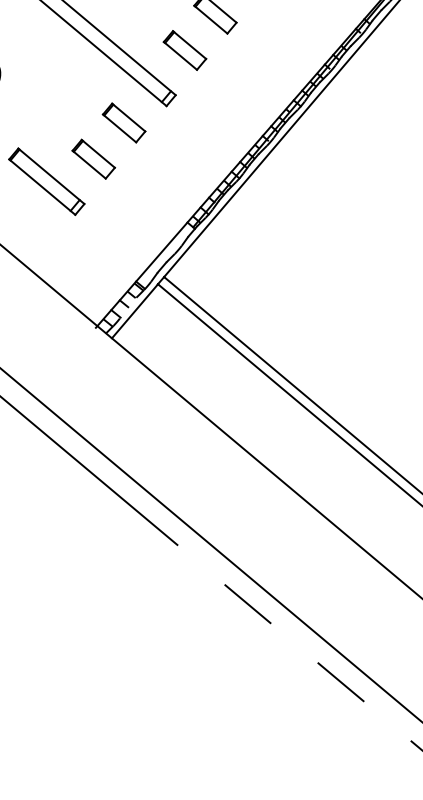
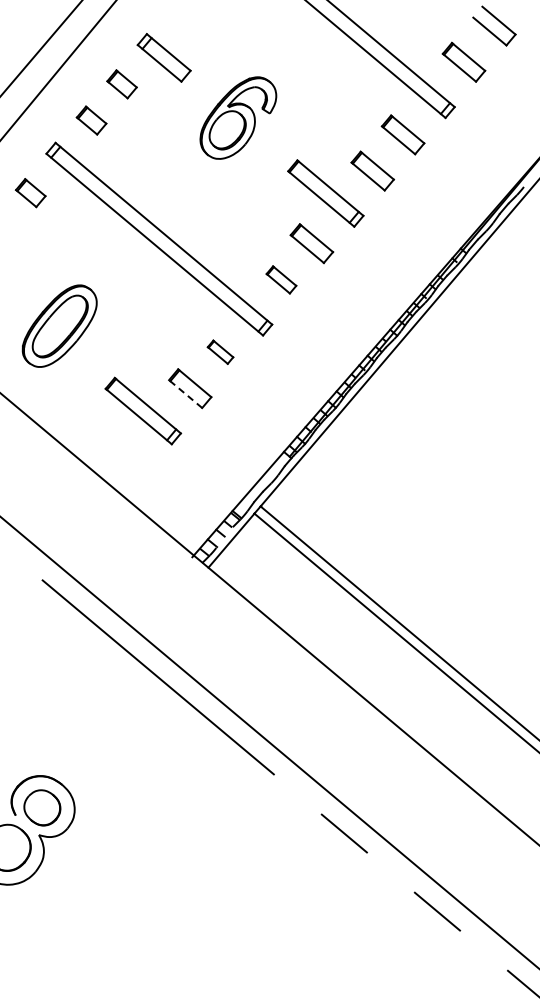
part: (185, 50) -> (281, 279), size x0.7
part: (124, 122) -> (220, 351), size x0.6
line: (89, 165) -> (185, 394), solid -> dashed

